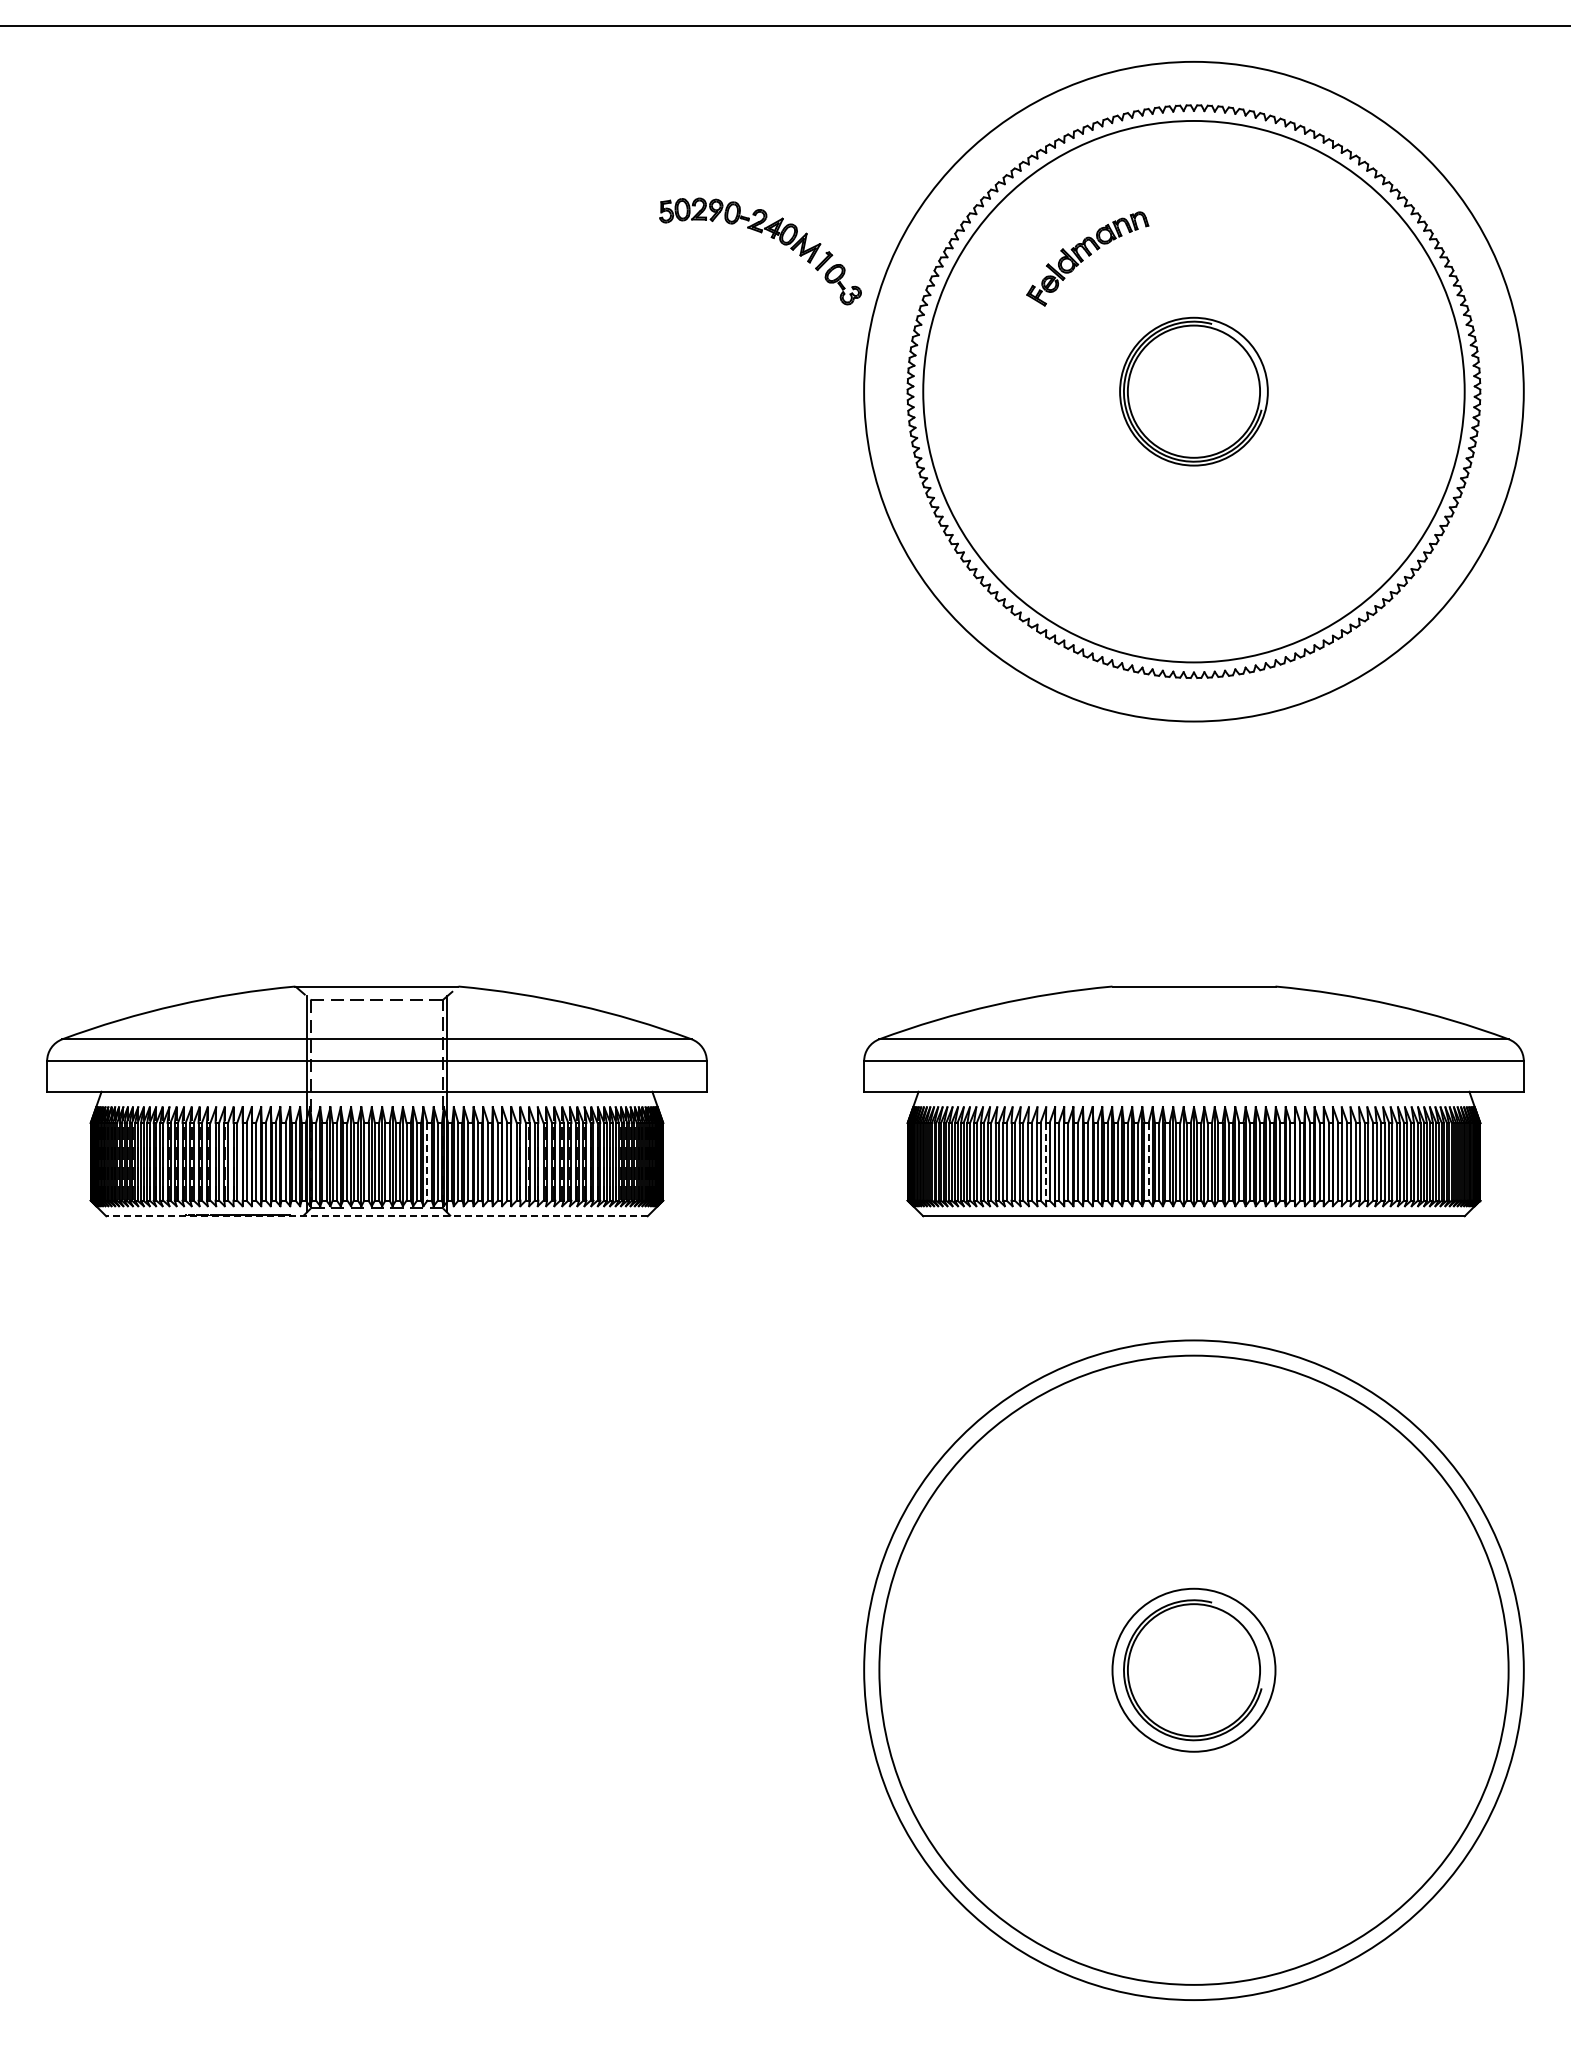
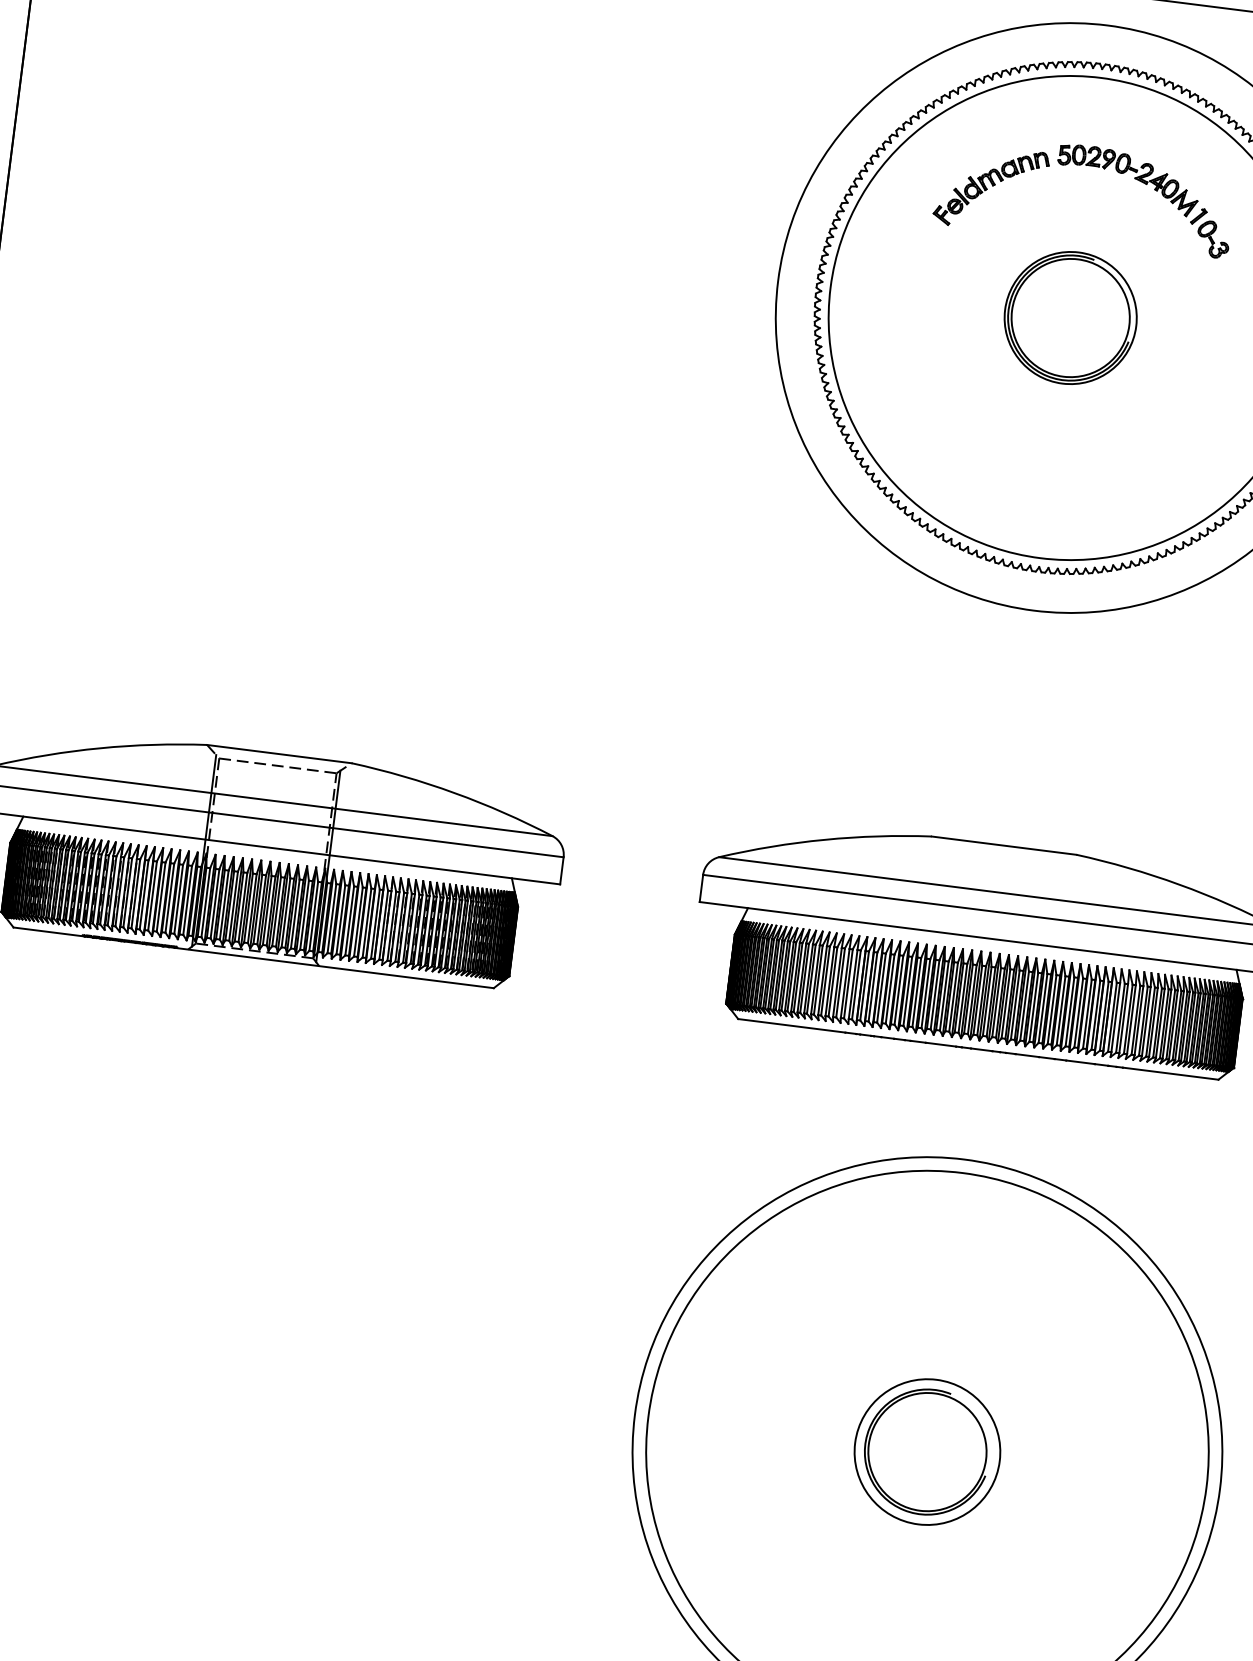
part: (771, 238) -> (1154, 190), moved
line: (427, 1161) -> (304, 914), dashed -> solid
line: (1045, 1161) -> (852, 984), dashed -> solid
line: (1148, 1161) -> (944, 995), dashed -> solid
line: (376, 1216) -> (253, 958), dashed -> solid

